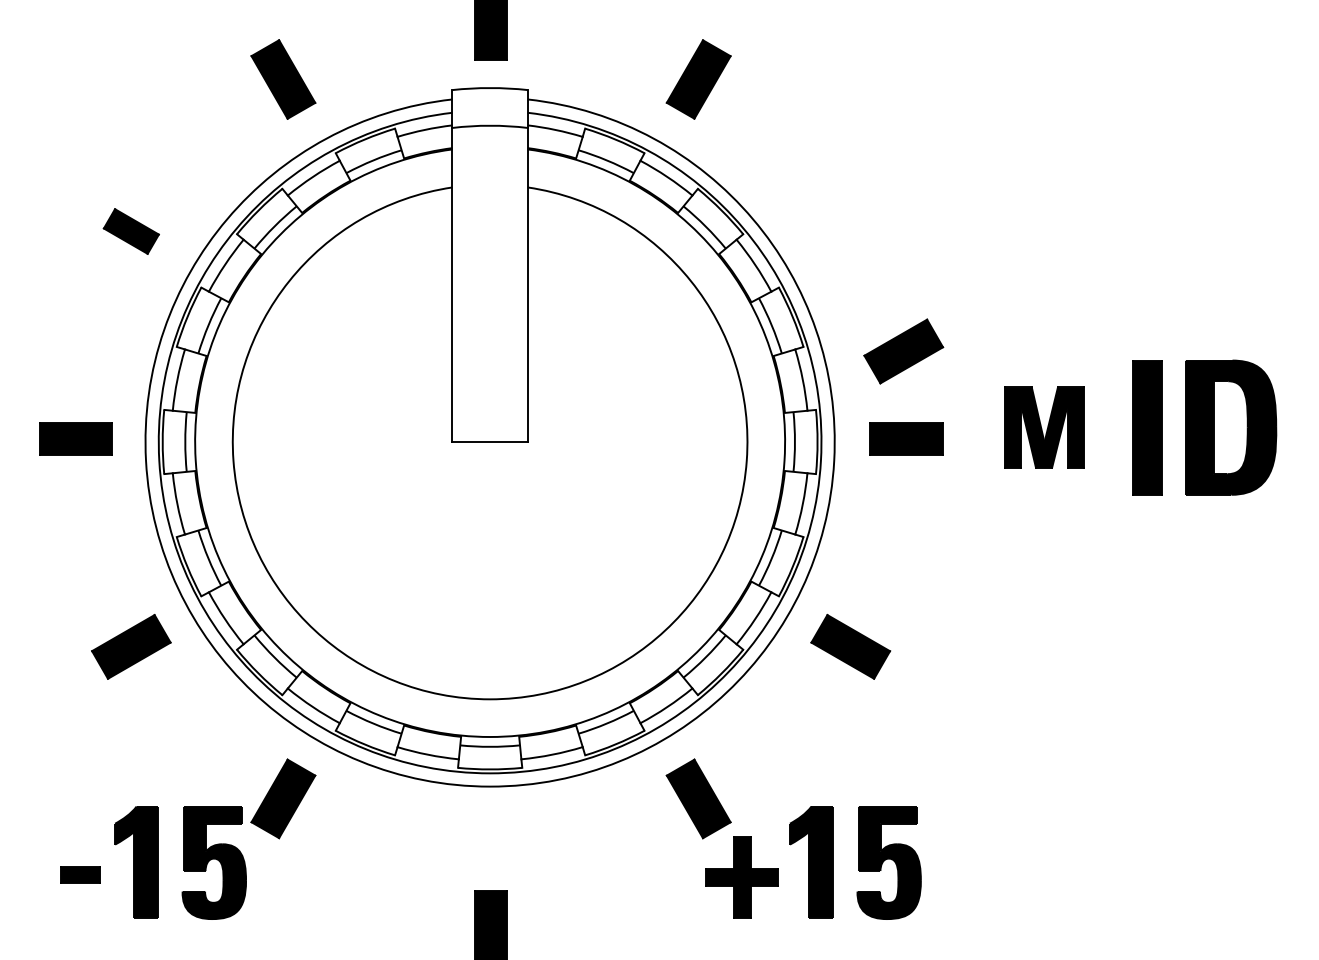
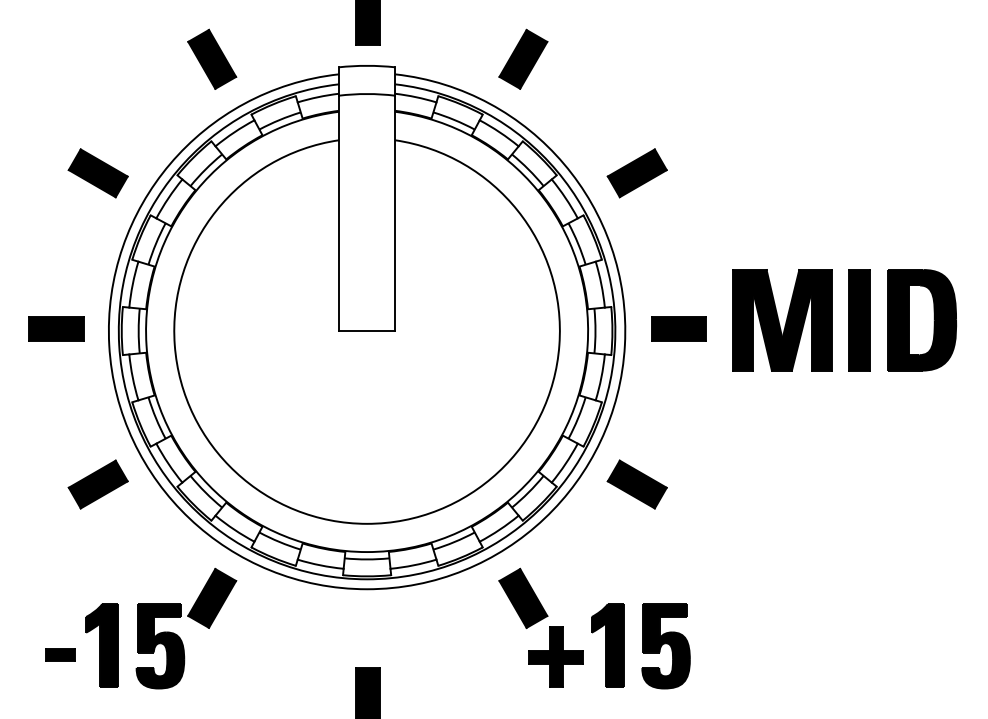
part: (131, 231) -> (98, 173), size x1.43
part: (903, 351) -> (637, 173), moved
part: (1044, 427) -> (782, 320), size x1.67

